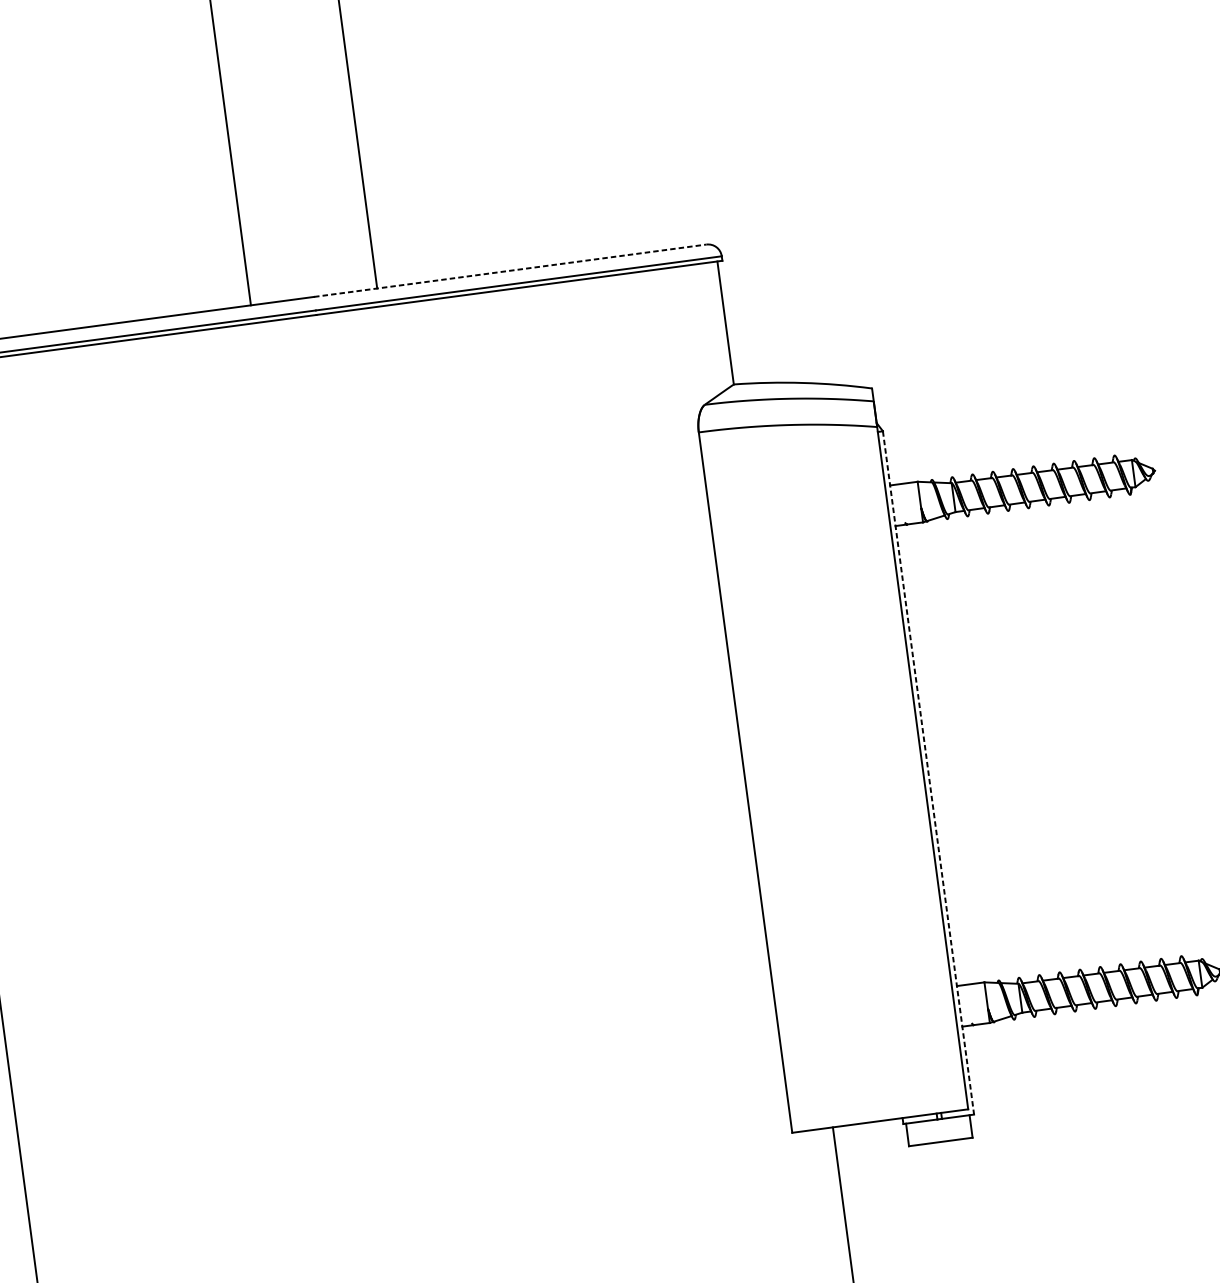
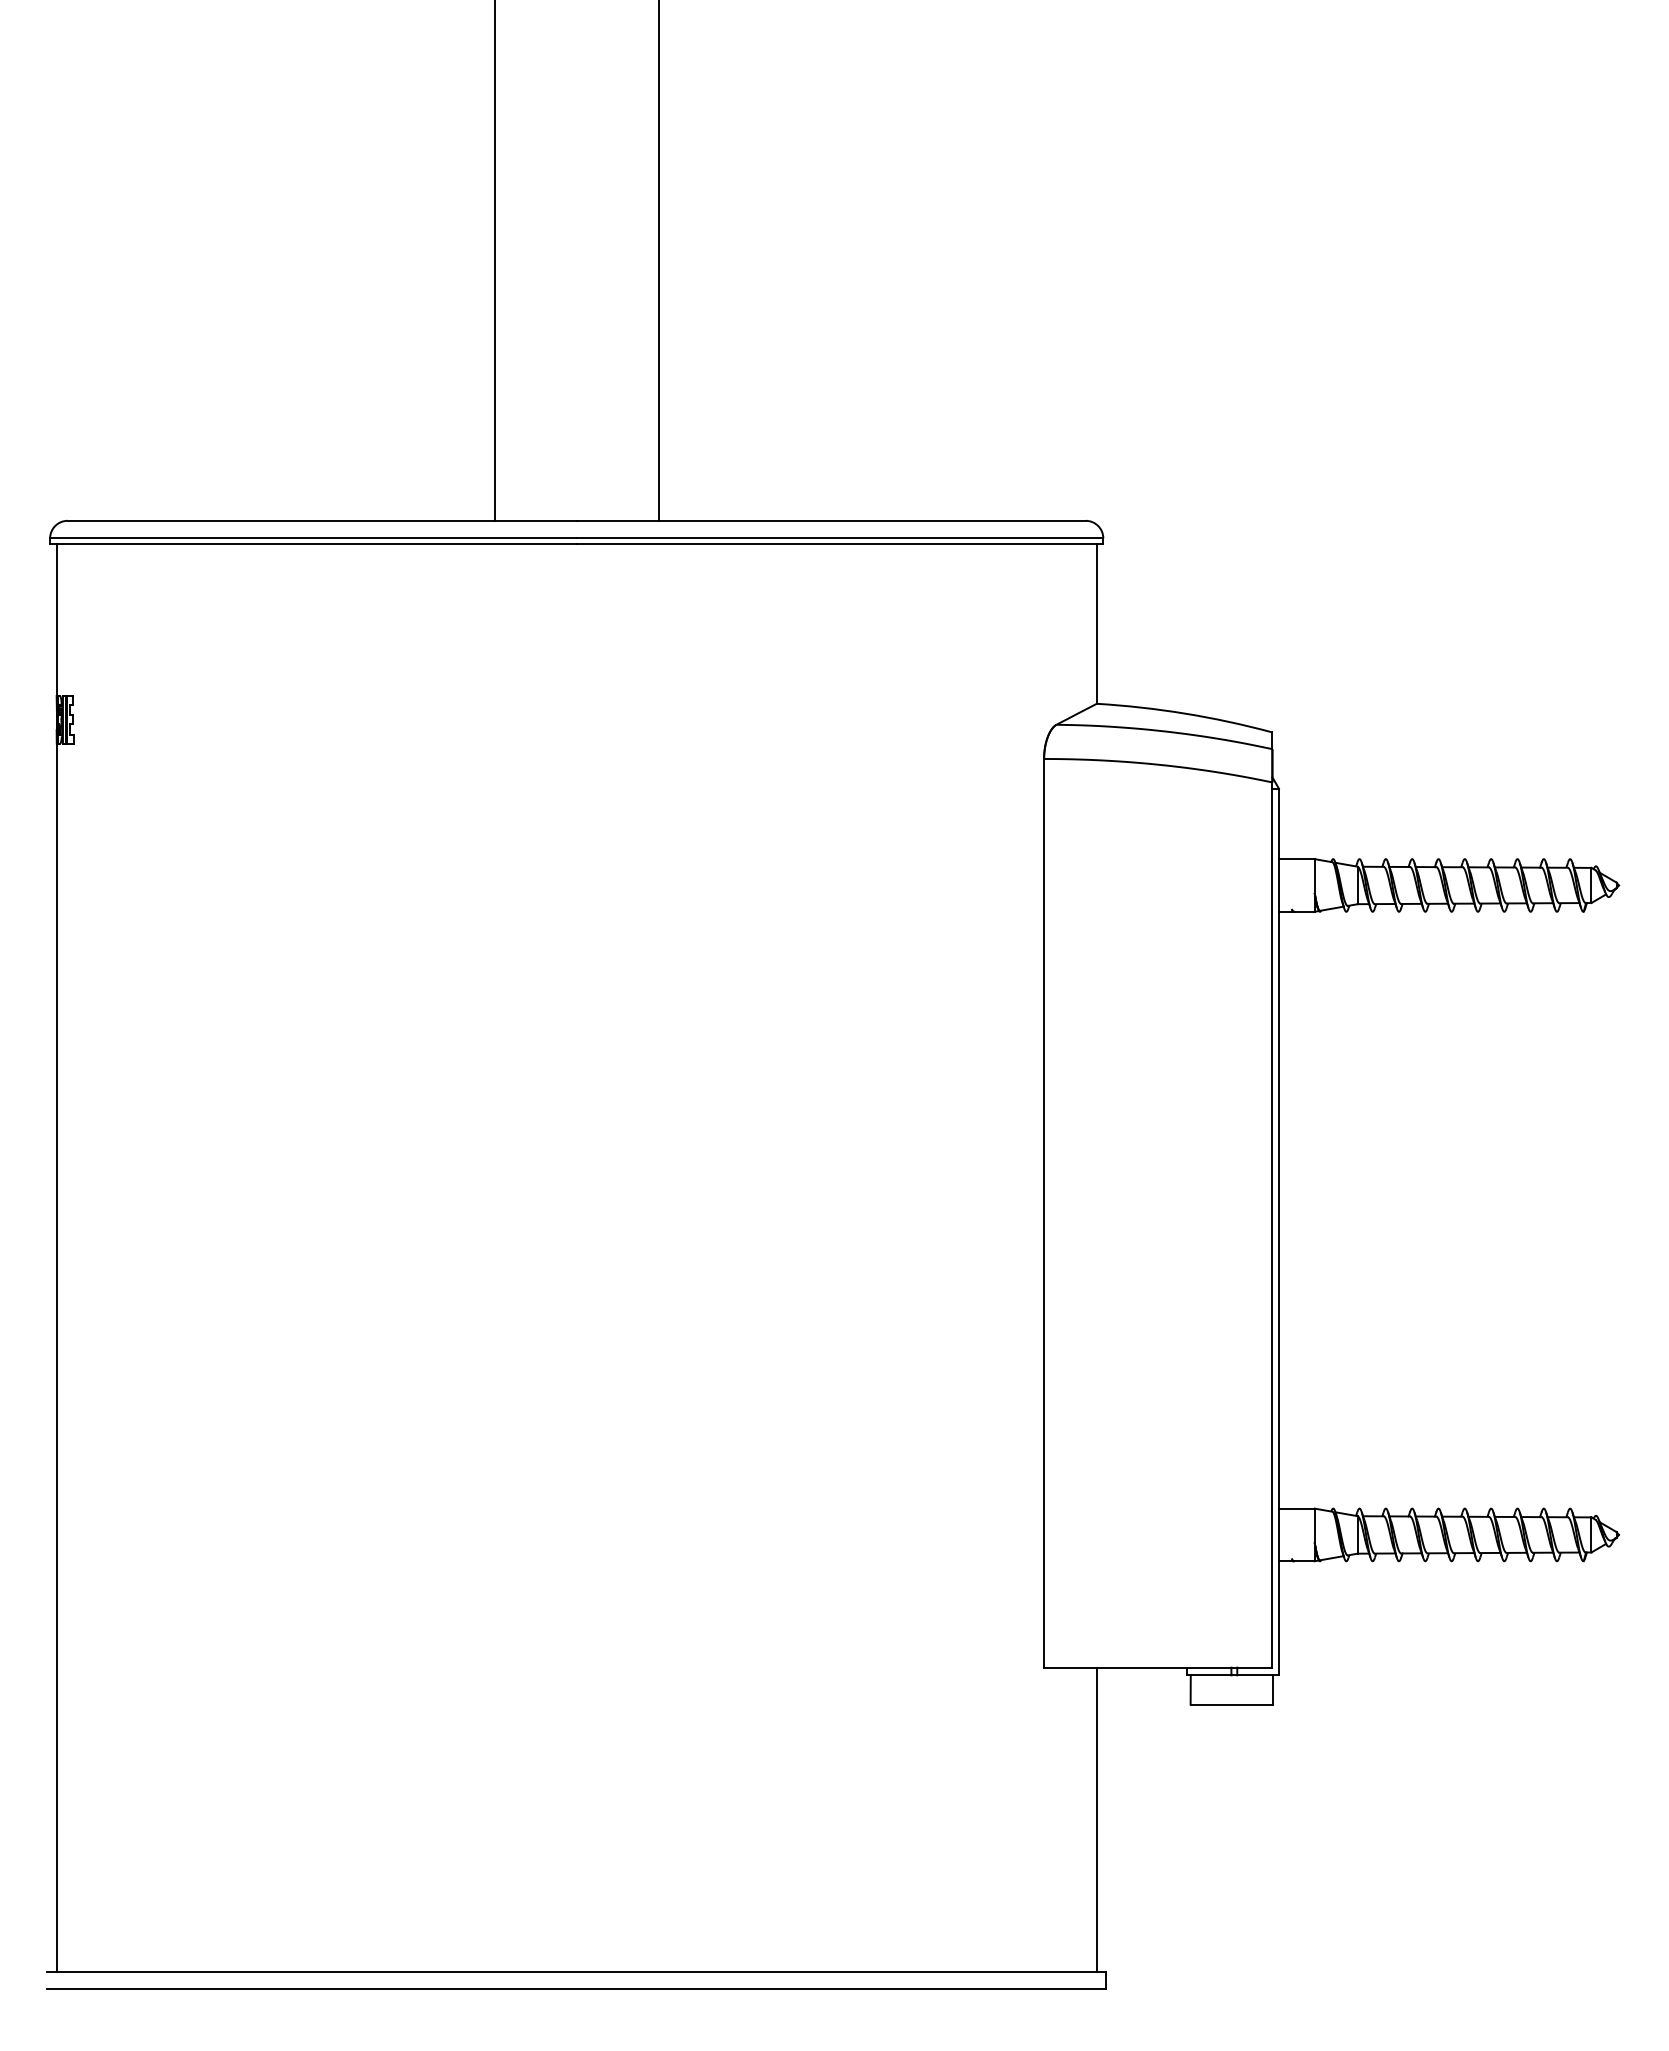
line: (510, 270) -> (831, 520), dashed -> solid
line: (928, 773) -> (1278, 1232), dashed -> solid

